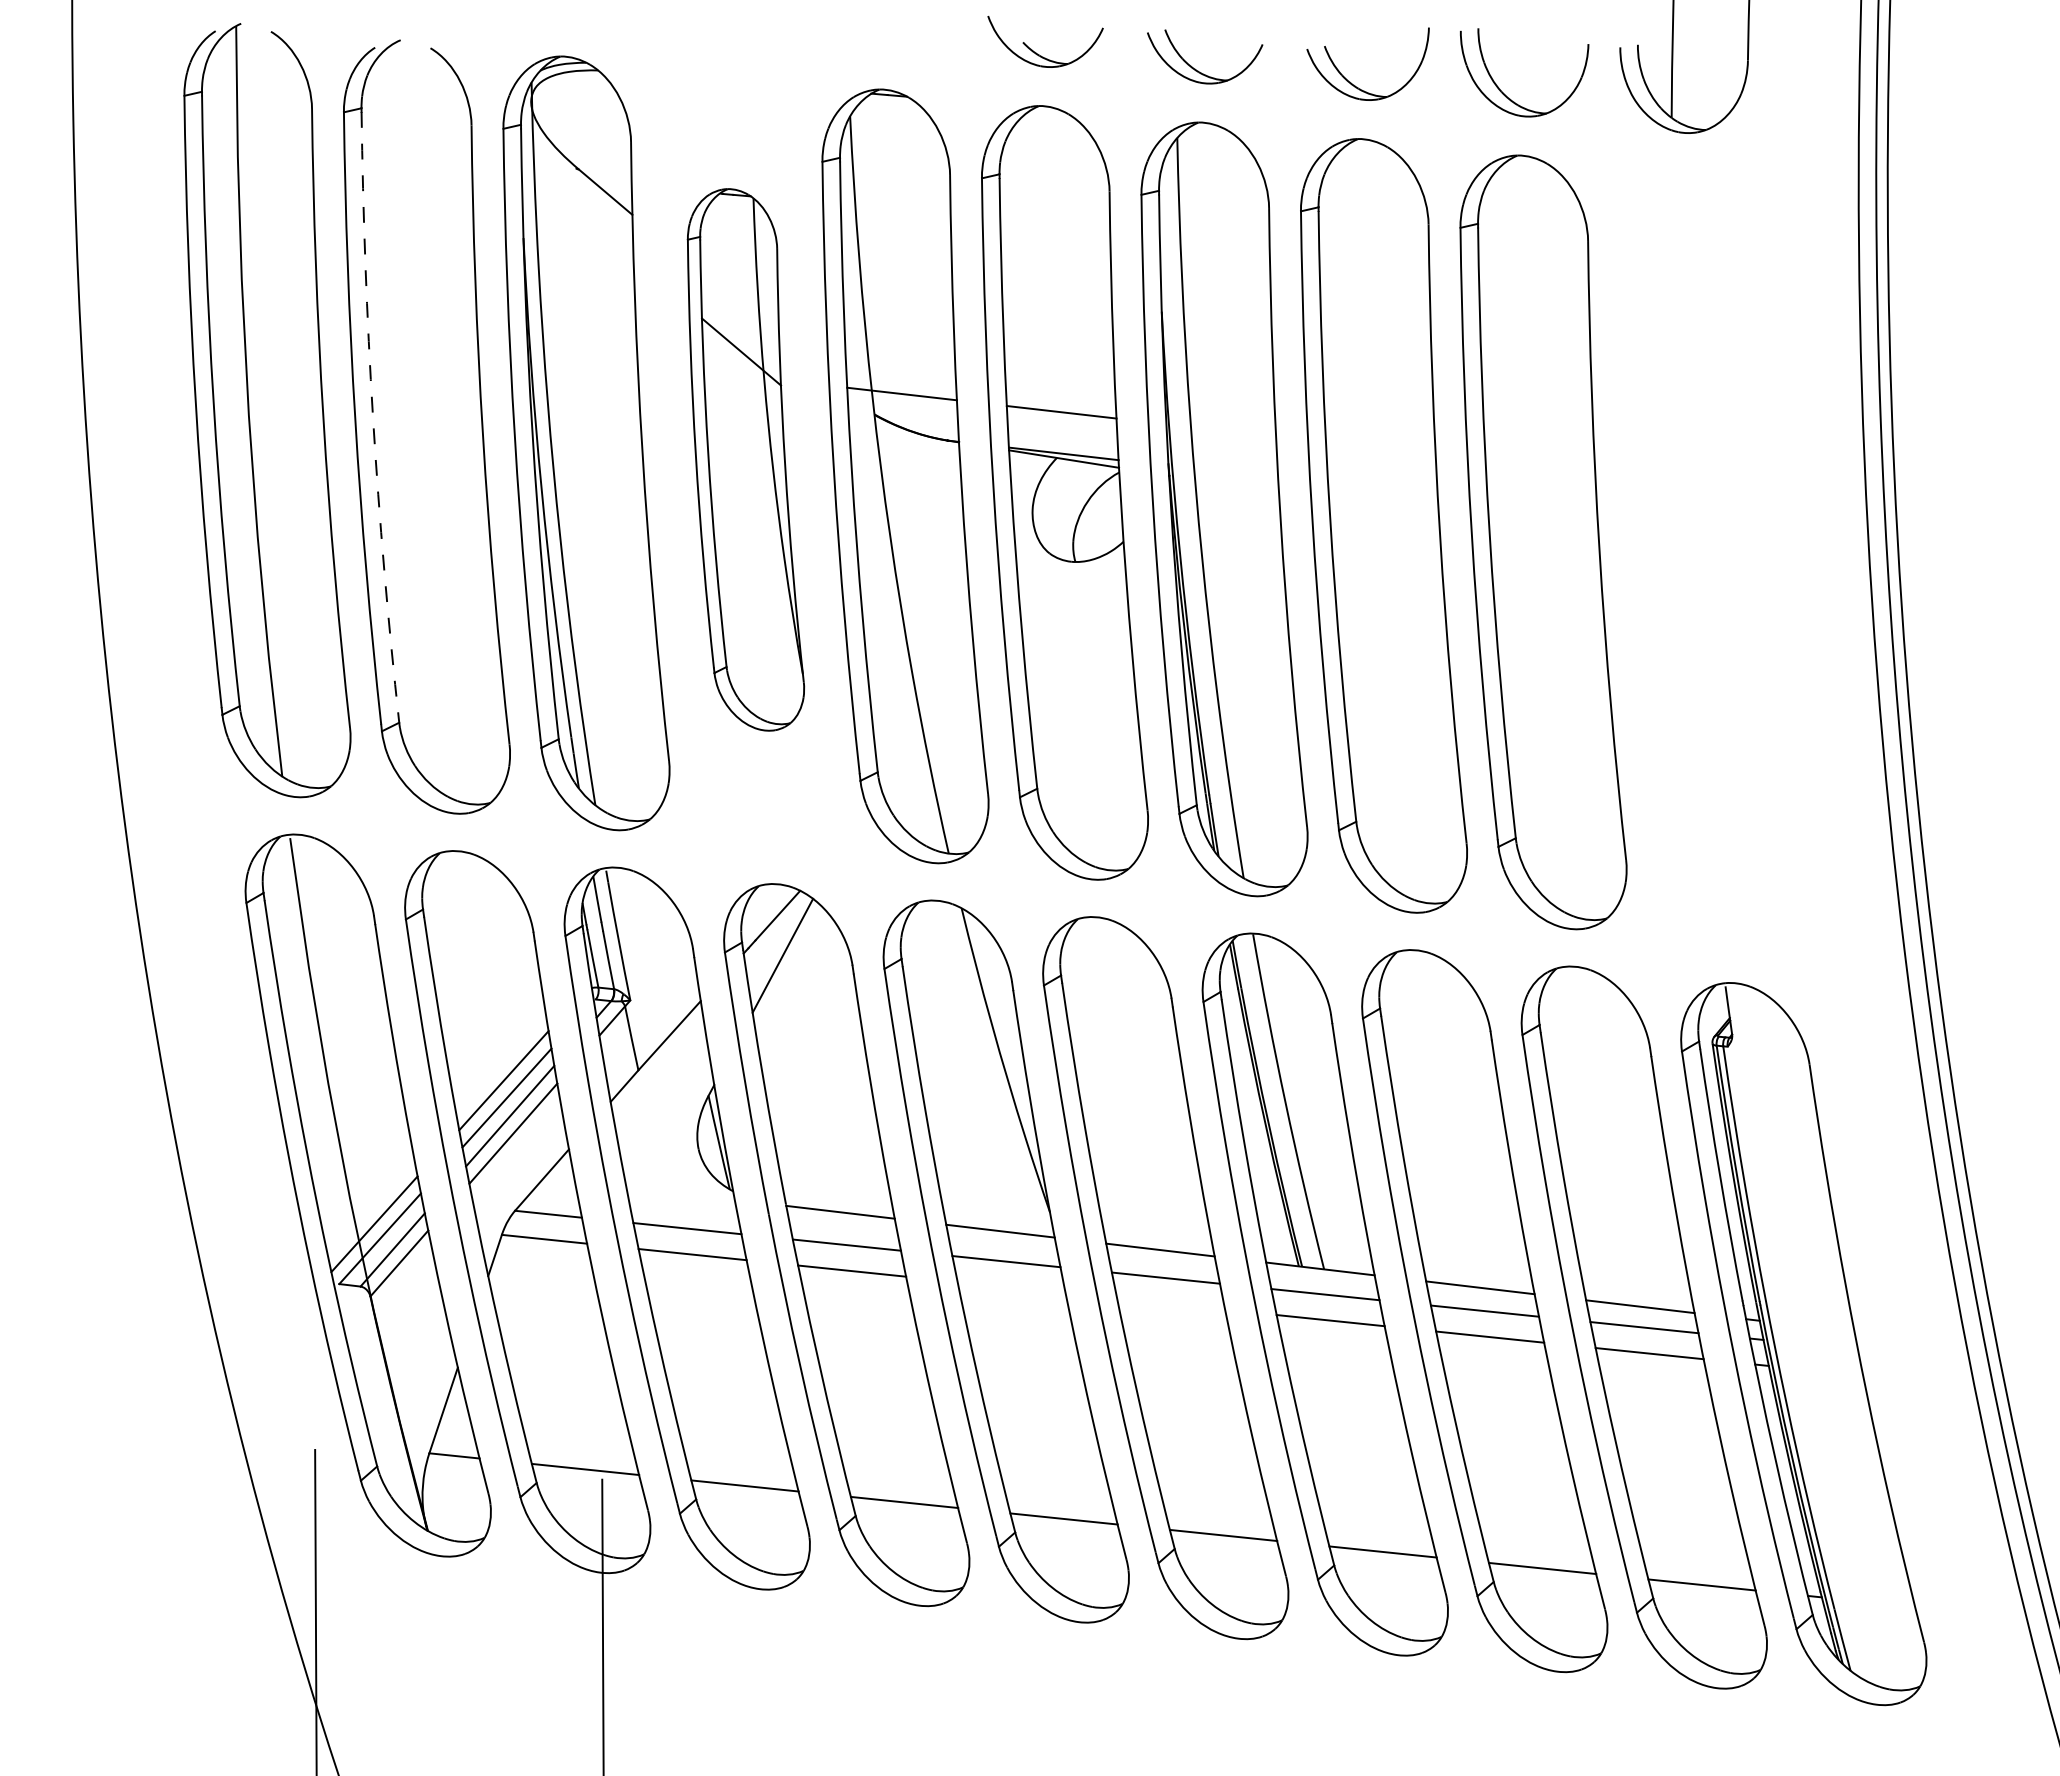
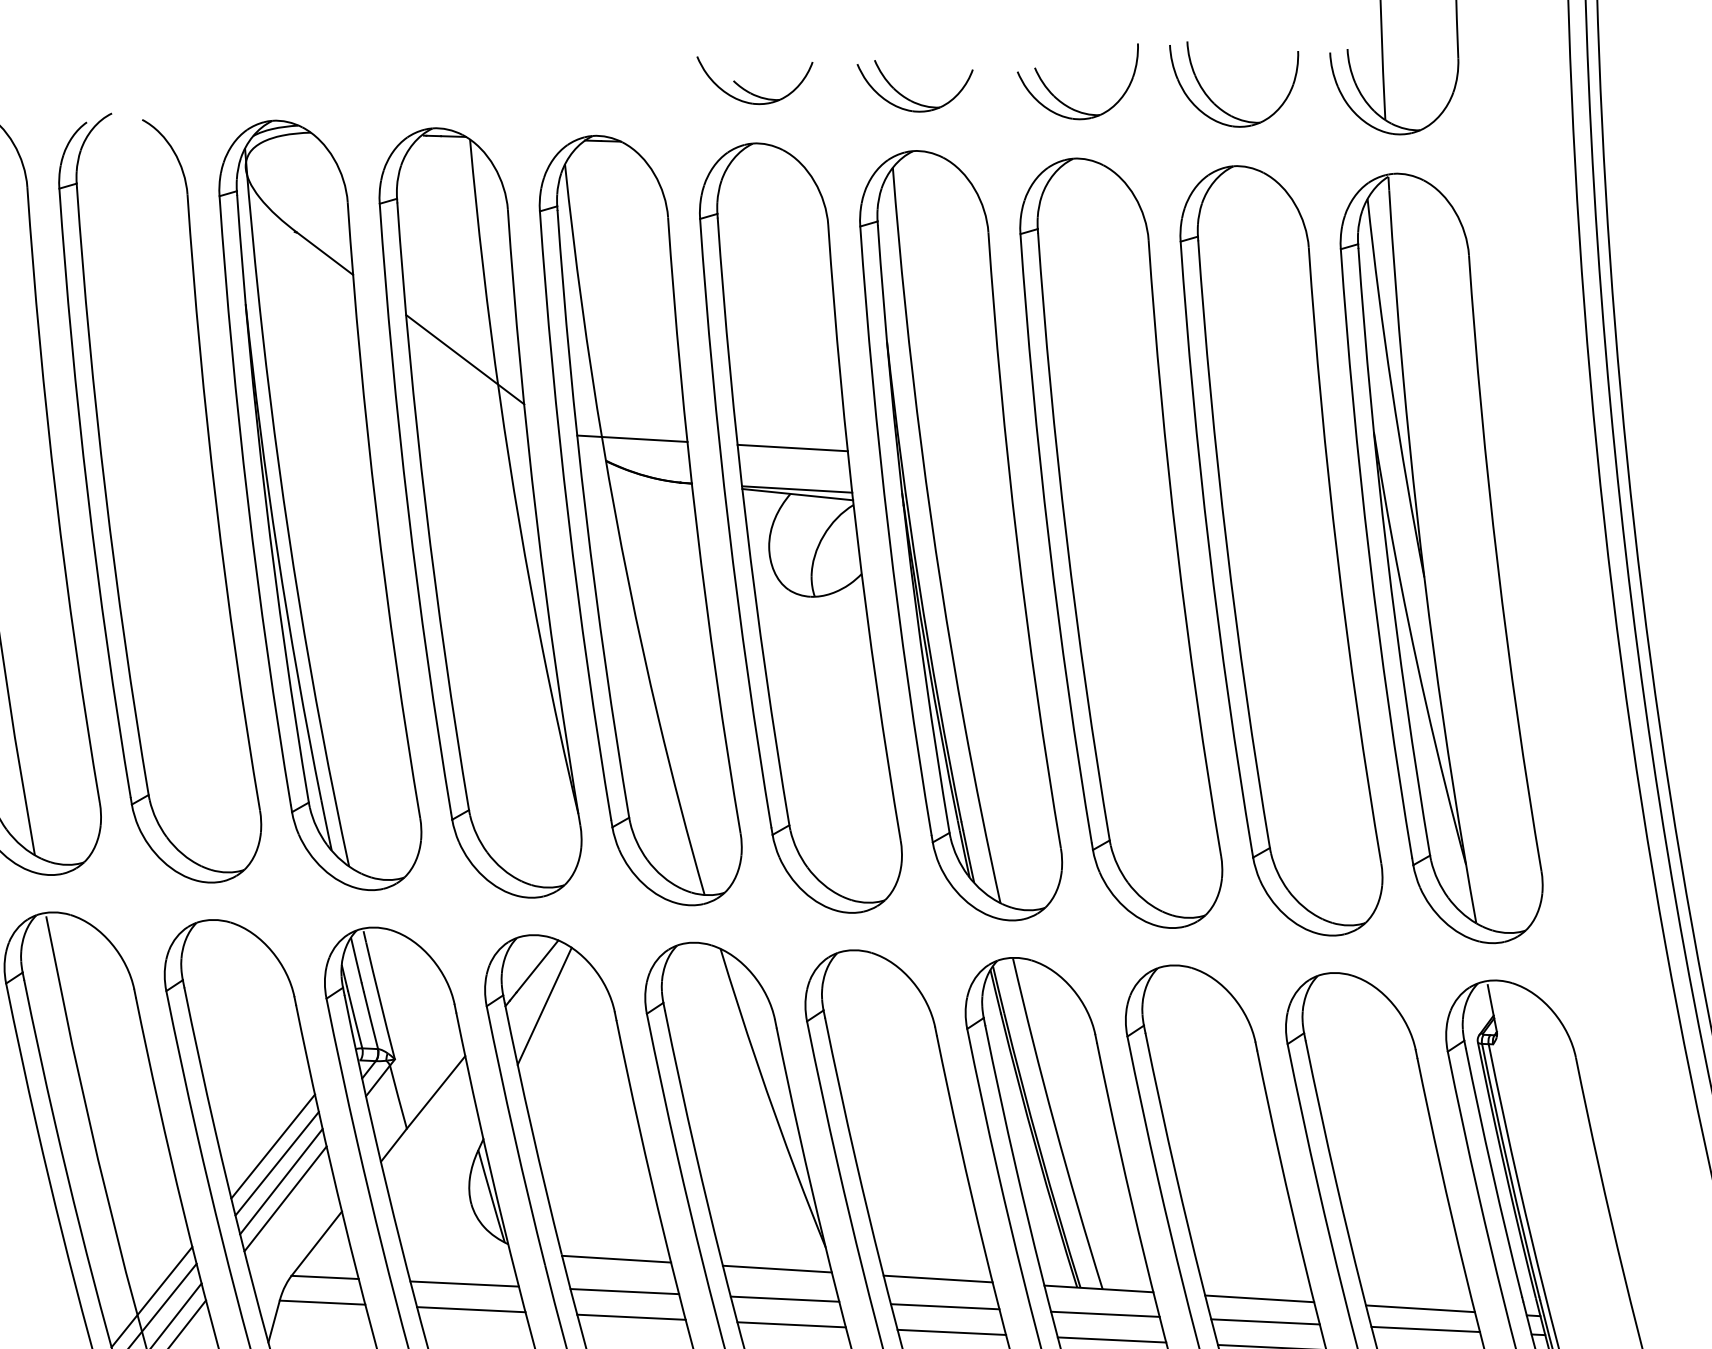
arc: (373, 417) -> (105, 491), dashed -> solid
part: (745, 459) -> (479, 512), size x1.43
part: (1702, 558) -> (1440, 558), added
line: (1011, 1287) -> (791, 1324), added
line: (1171, 1303) -> (952, 1331), added

